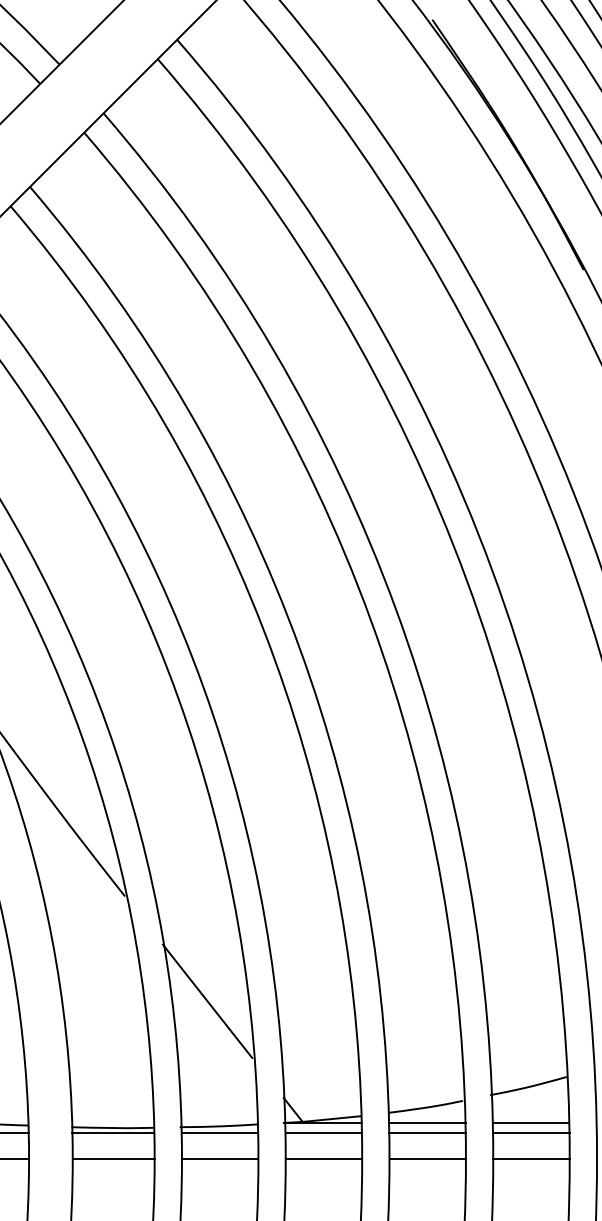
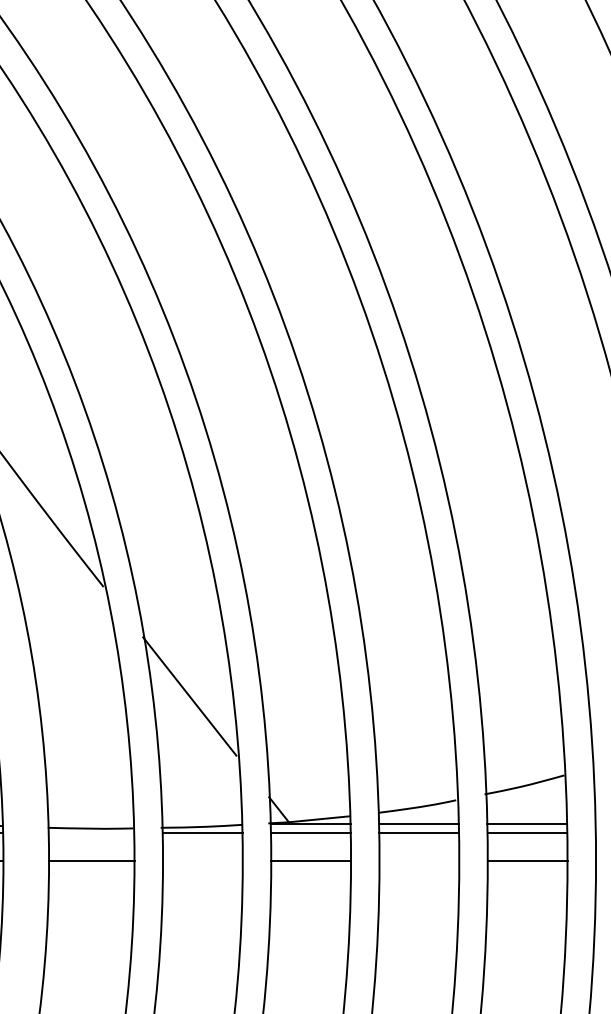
line: (113, 1132) -> (91, 833), removed
line: (219, 1158) -> (202, 860), removed
line: (427, 1158) -> (419, 860), removed

